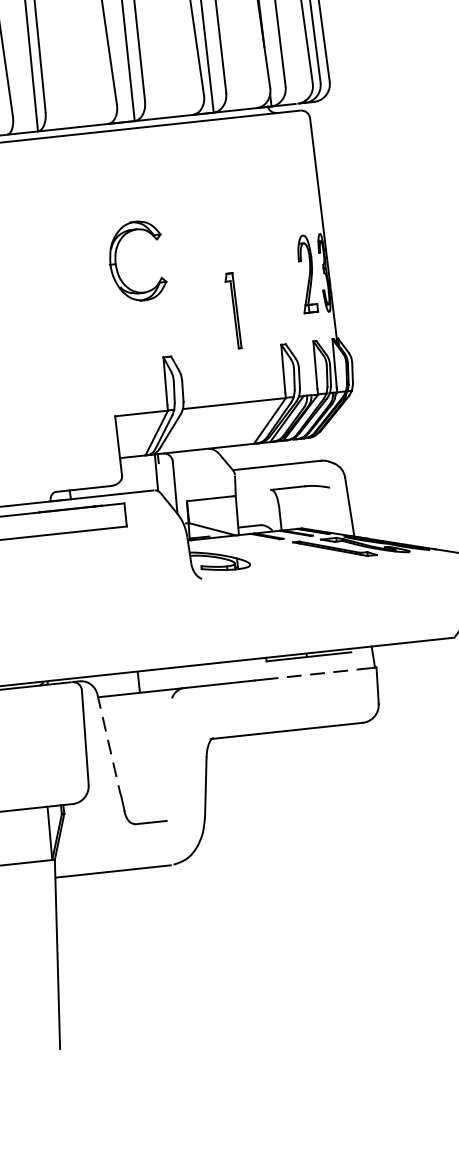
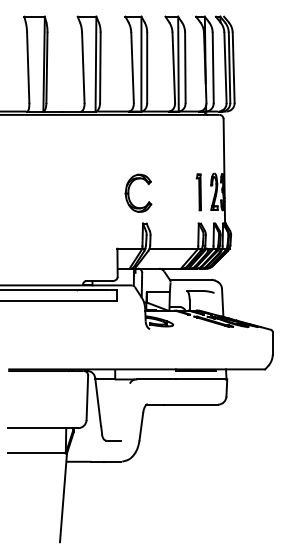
part: (118, 261) -> (129, 192), moved
part: (232, 311) -> (198, 192), moved
line: (320, 673) -> (200, 379), dashed -> solid
line: (109, 745) -> (98, 402), dashed -> solid

